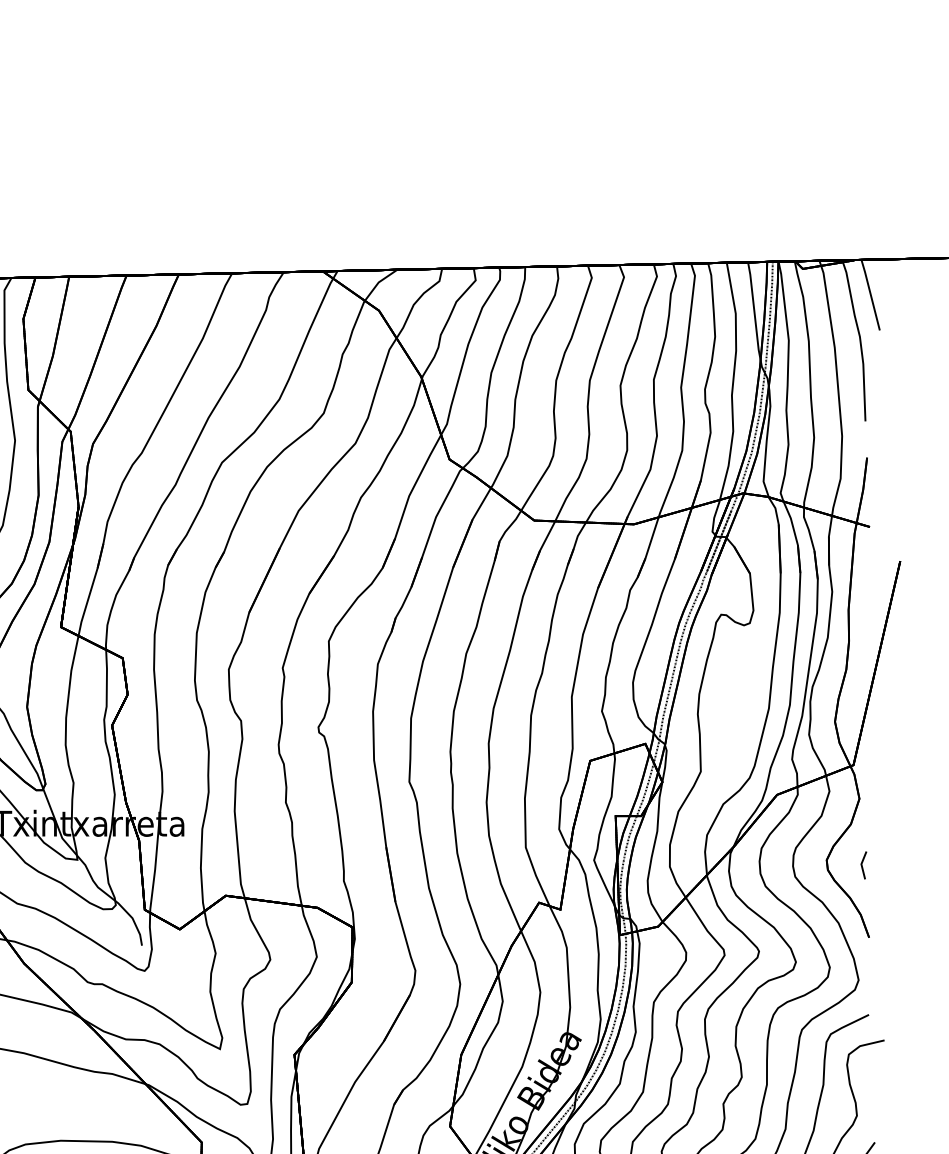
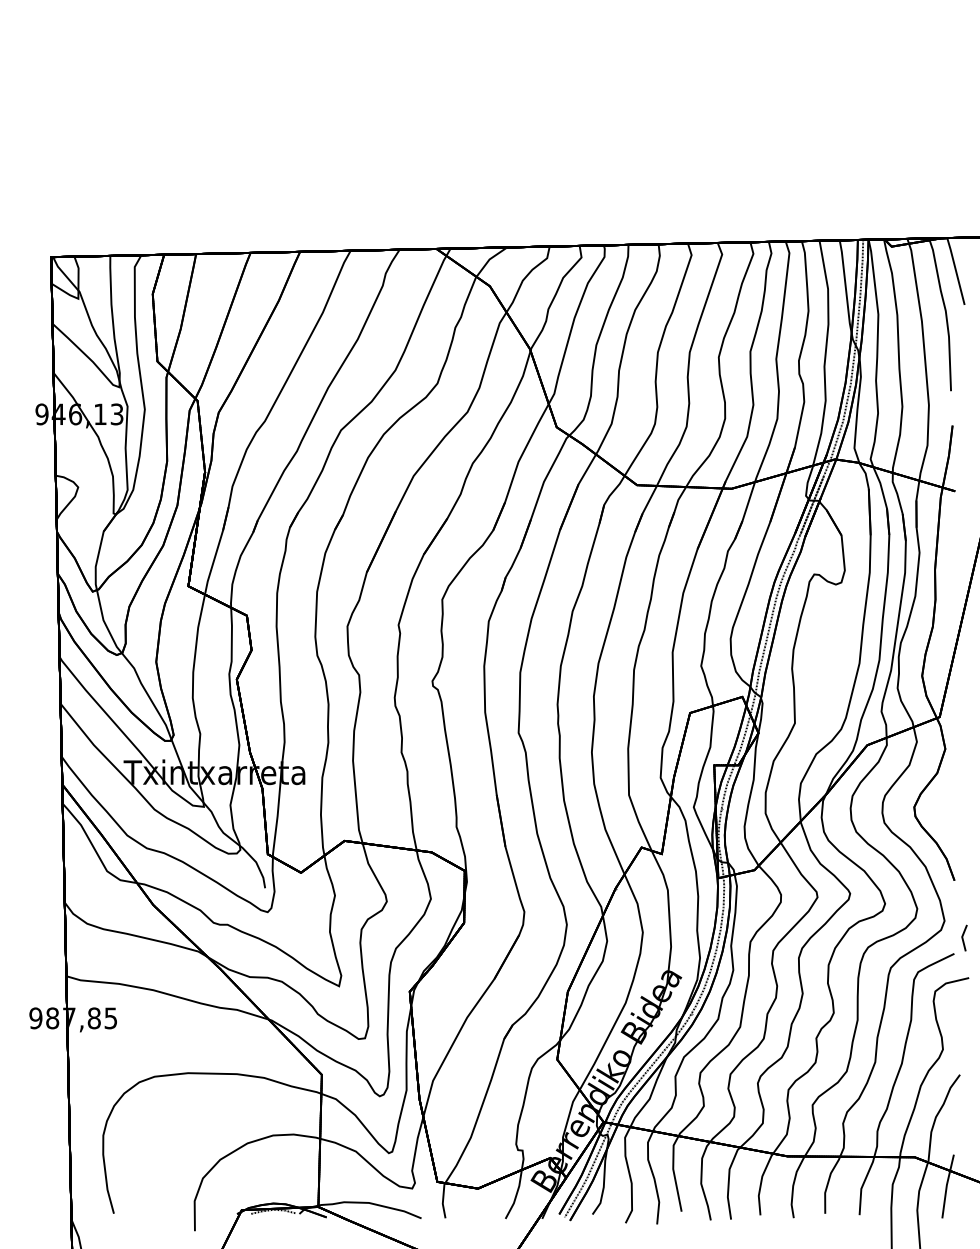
line: (862, 864) -> (963, 937), moved

